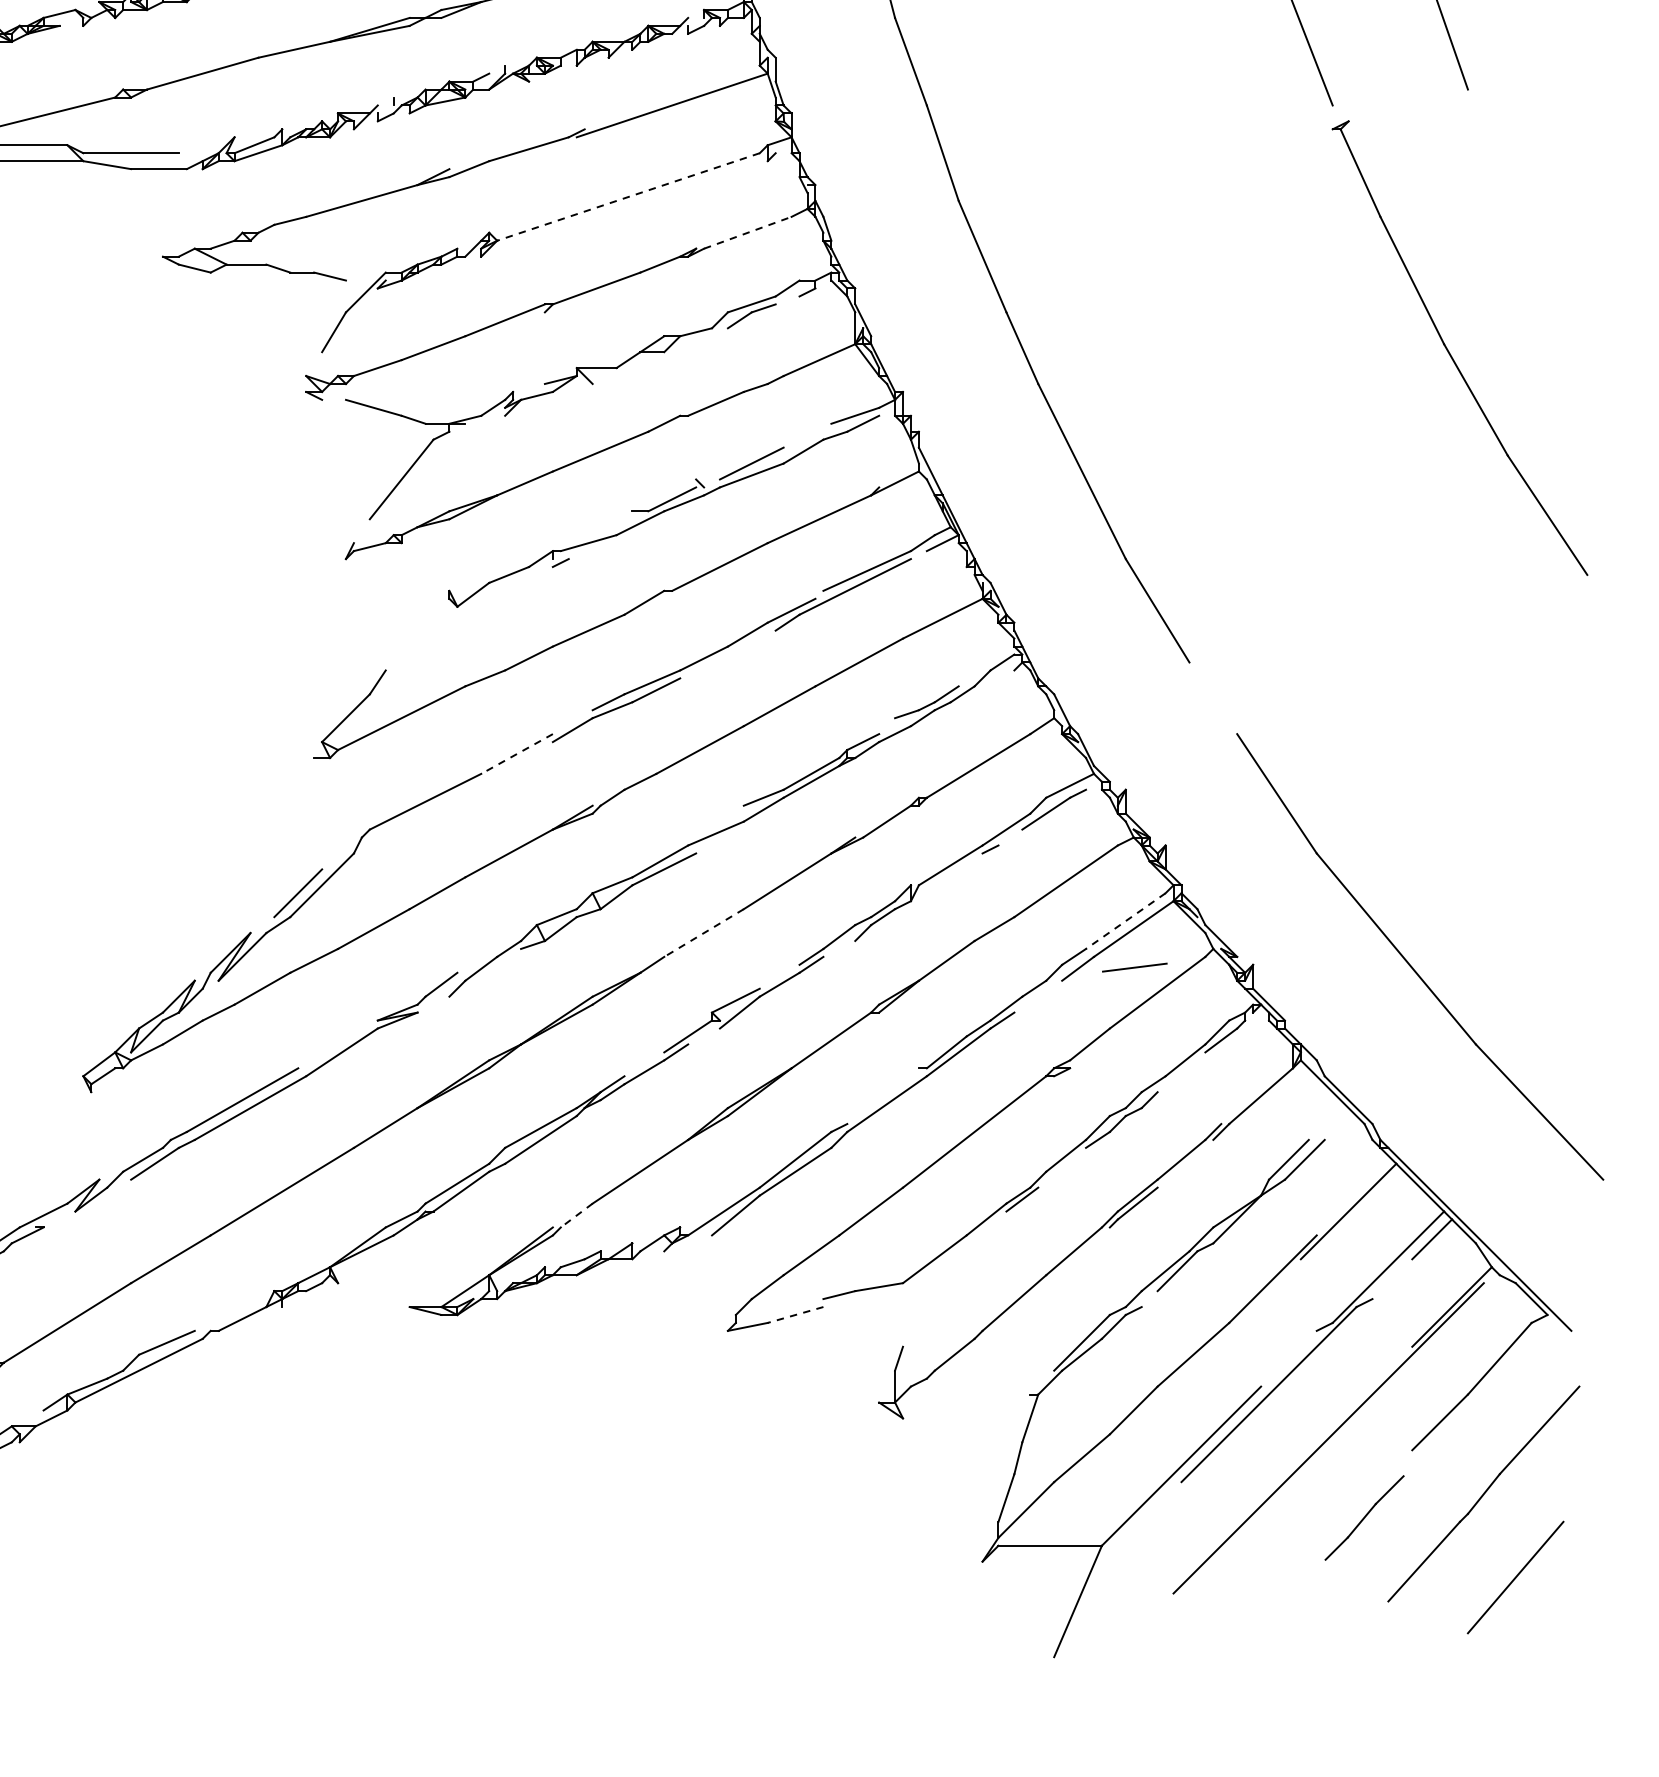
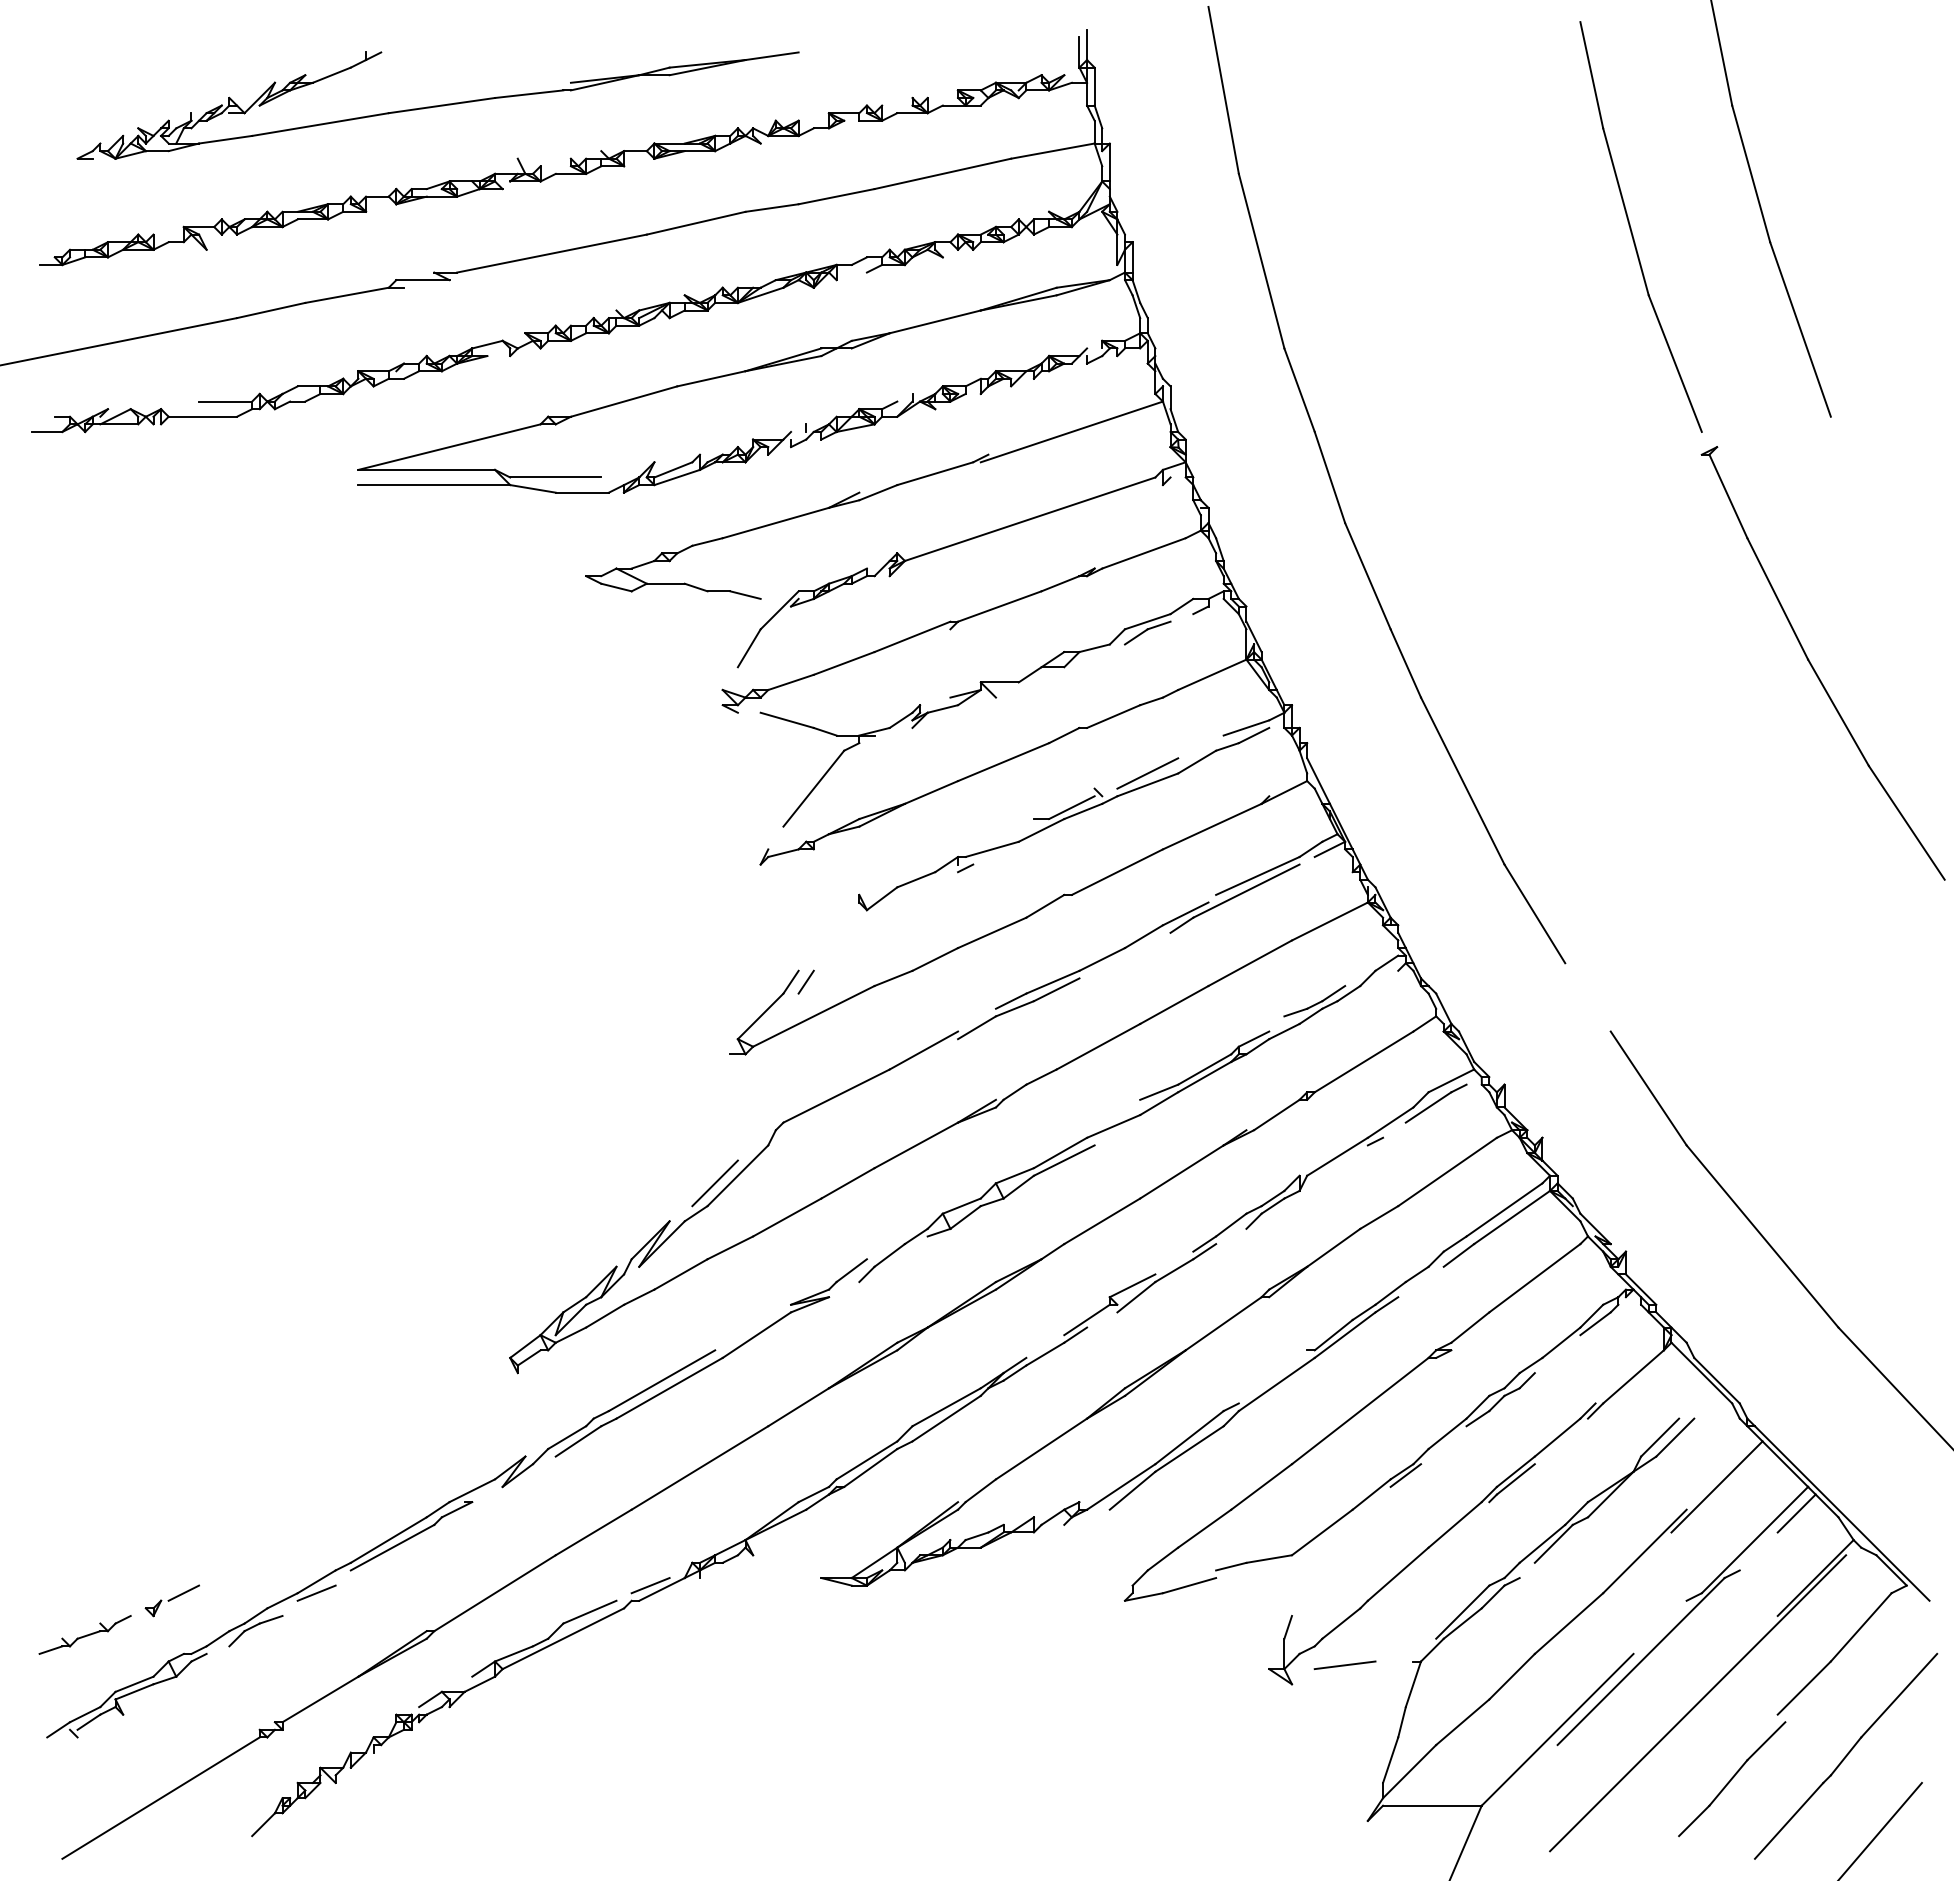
line: (627, 197) -> (1029, 519), dashed -> solid
line: (748, 232) -> (1144, 553), dashed -> solid
line: (392, 681) -> (805, 981), added
line: (516, 753) -> (923, 1050), dashed -> solid
line: (1125, 921) -> (1504, 1210), dashed -> solid
line: (703, 933) -> (1101, 1221), dashed -> solid
line: (1134, 966) -> (1344, 1664), moved
line: (576, 1215) -> (980, 1490), dashed -> solid
line: (230, 1314) -> (650, 1585), added
line: (795, 1314) -> (1189, 1585), dashed -> solid
part: (1364, 1518) -> (1732, 1779), size x1.43

